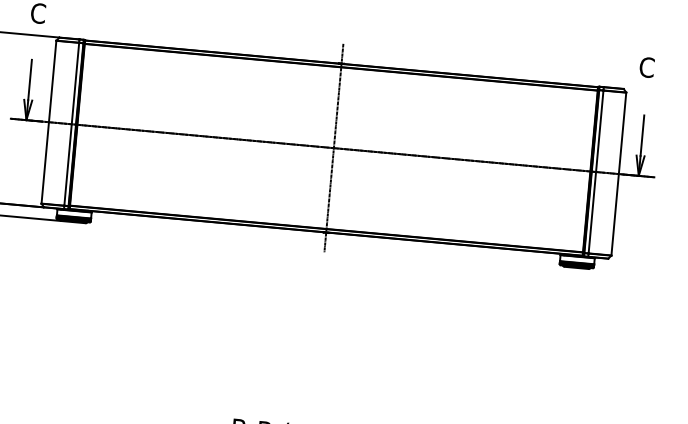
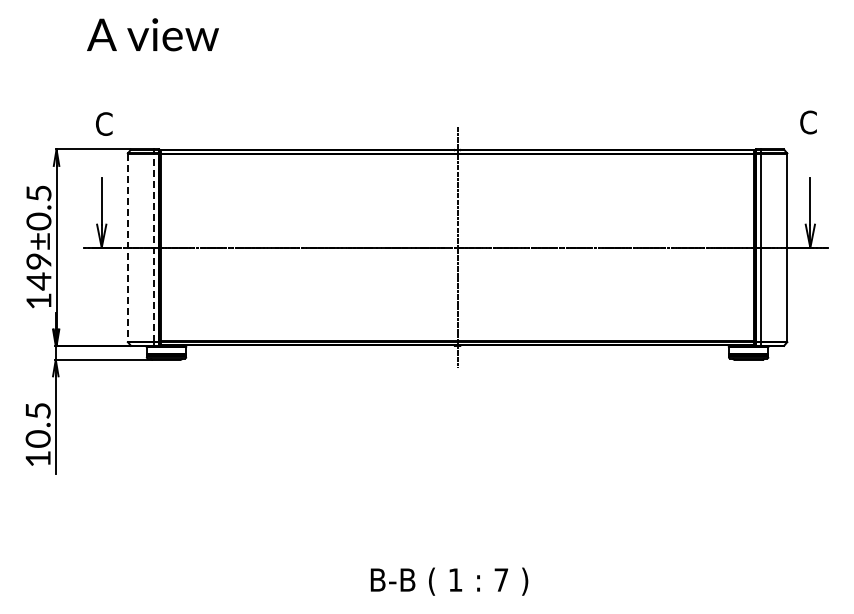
line: (48, 122) -> (127, 248), solid -> dashed
line: (72, 124) -> (154, 247), solid -> dashed

